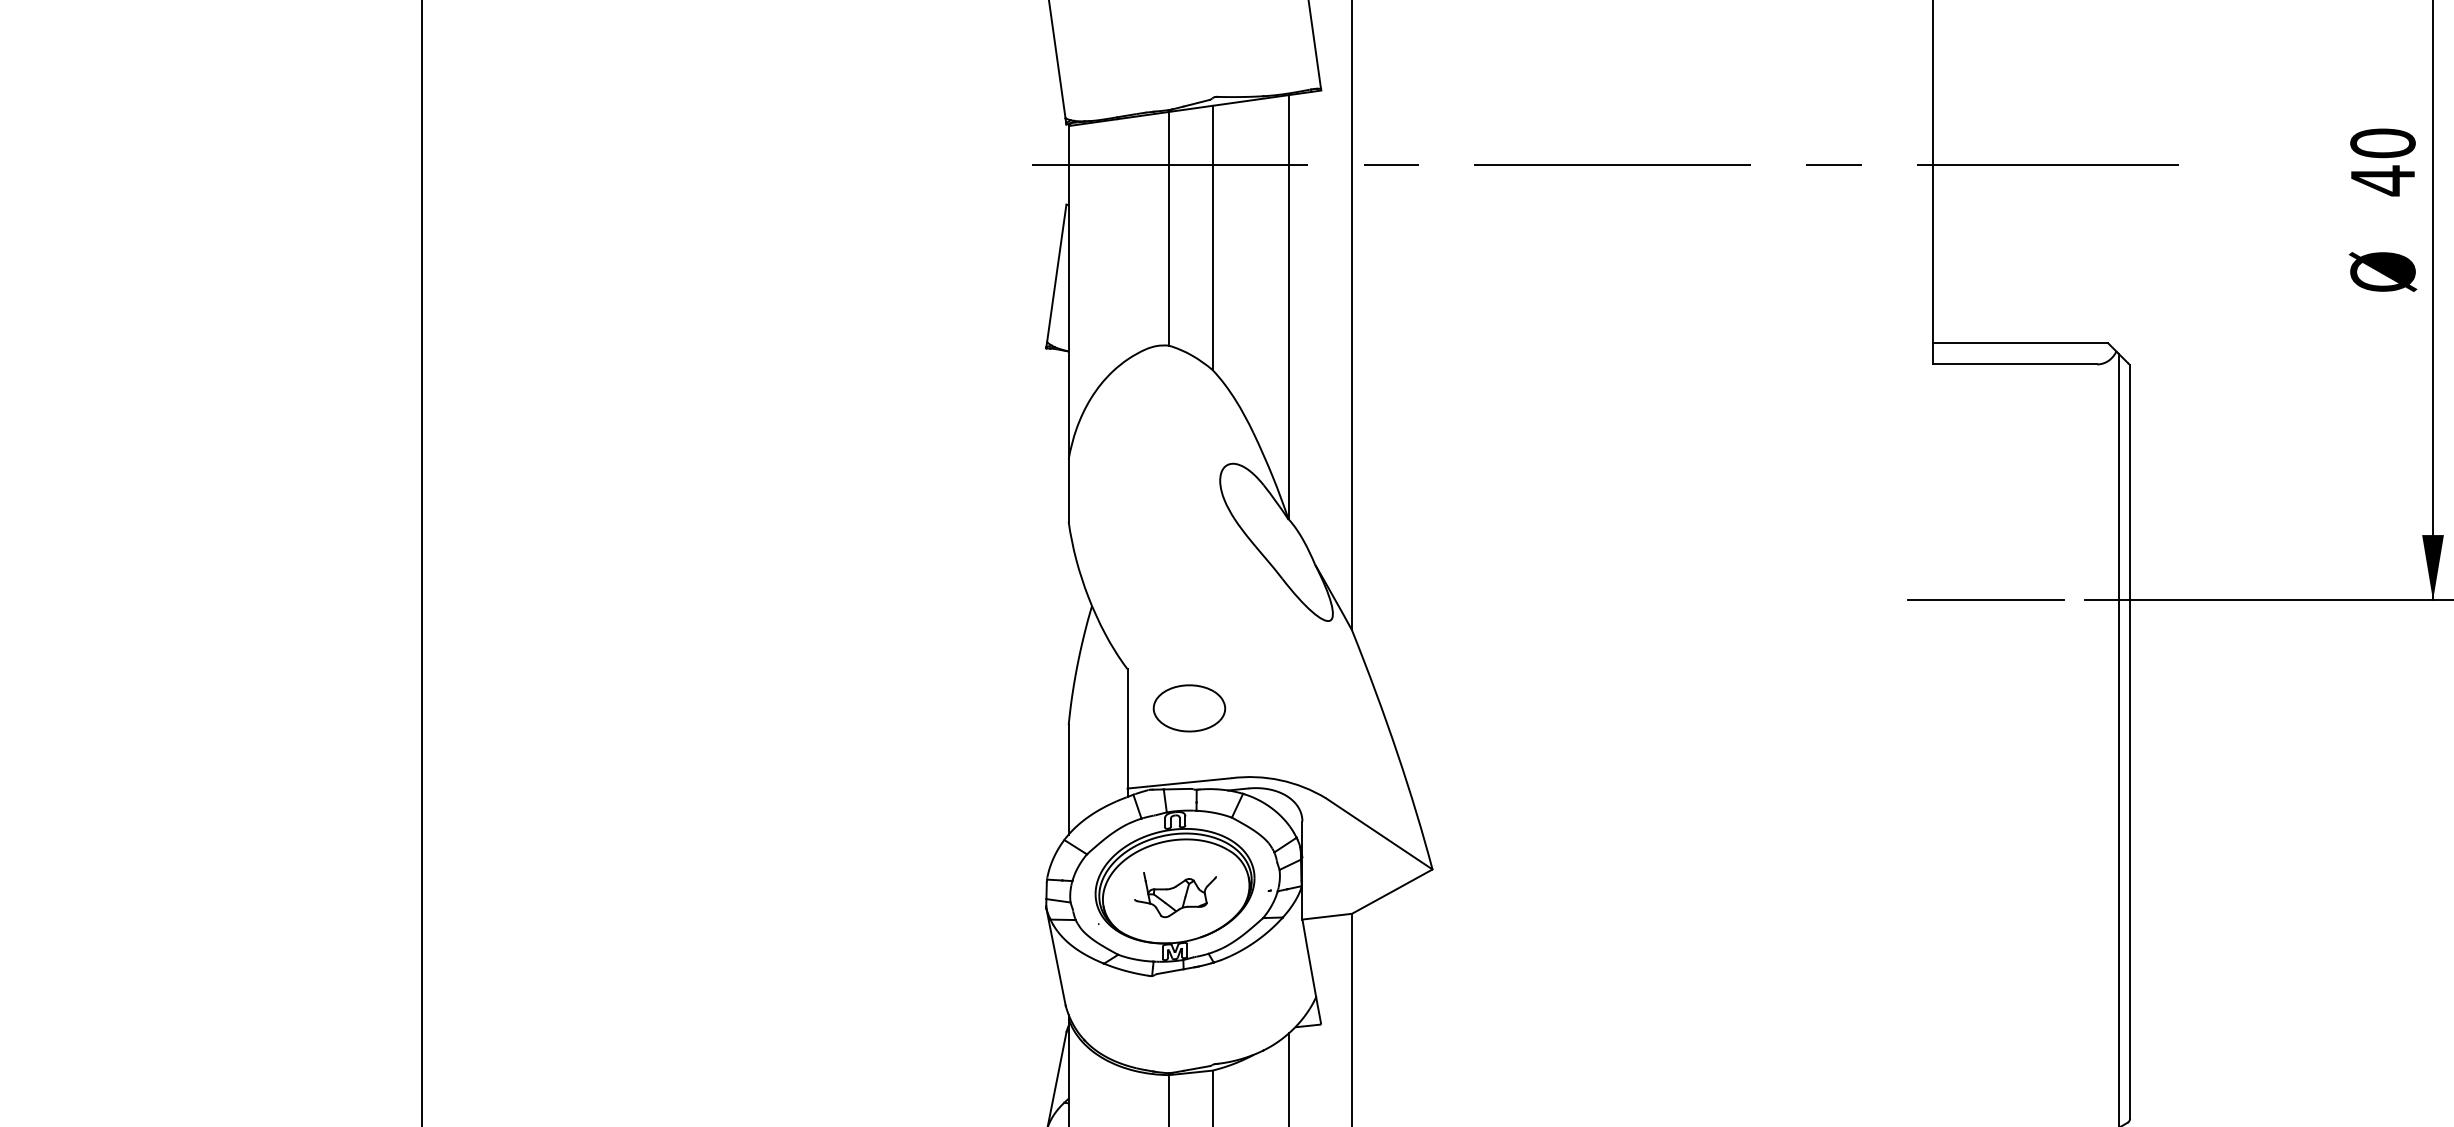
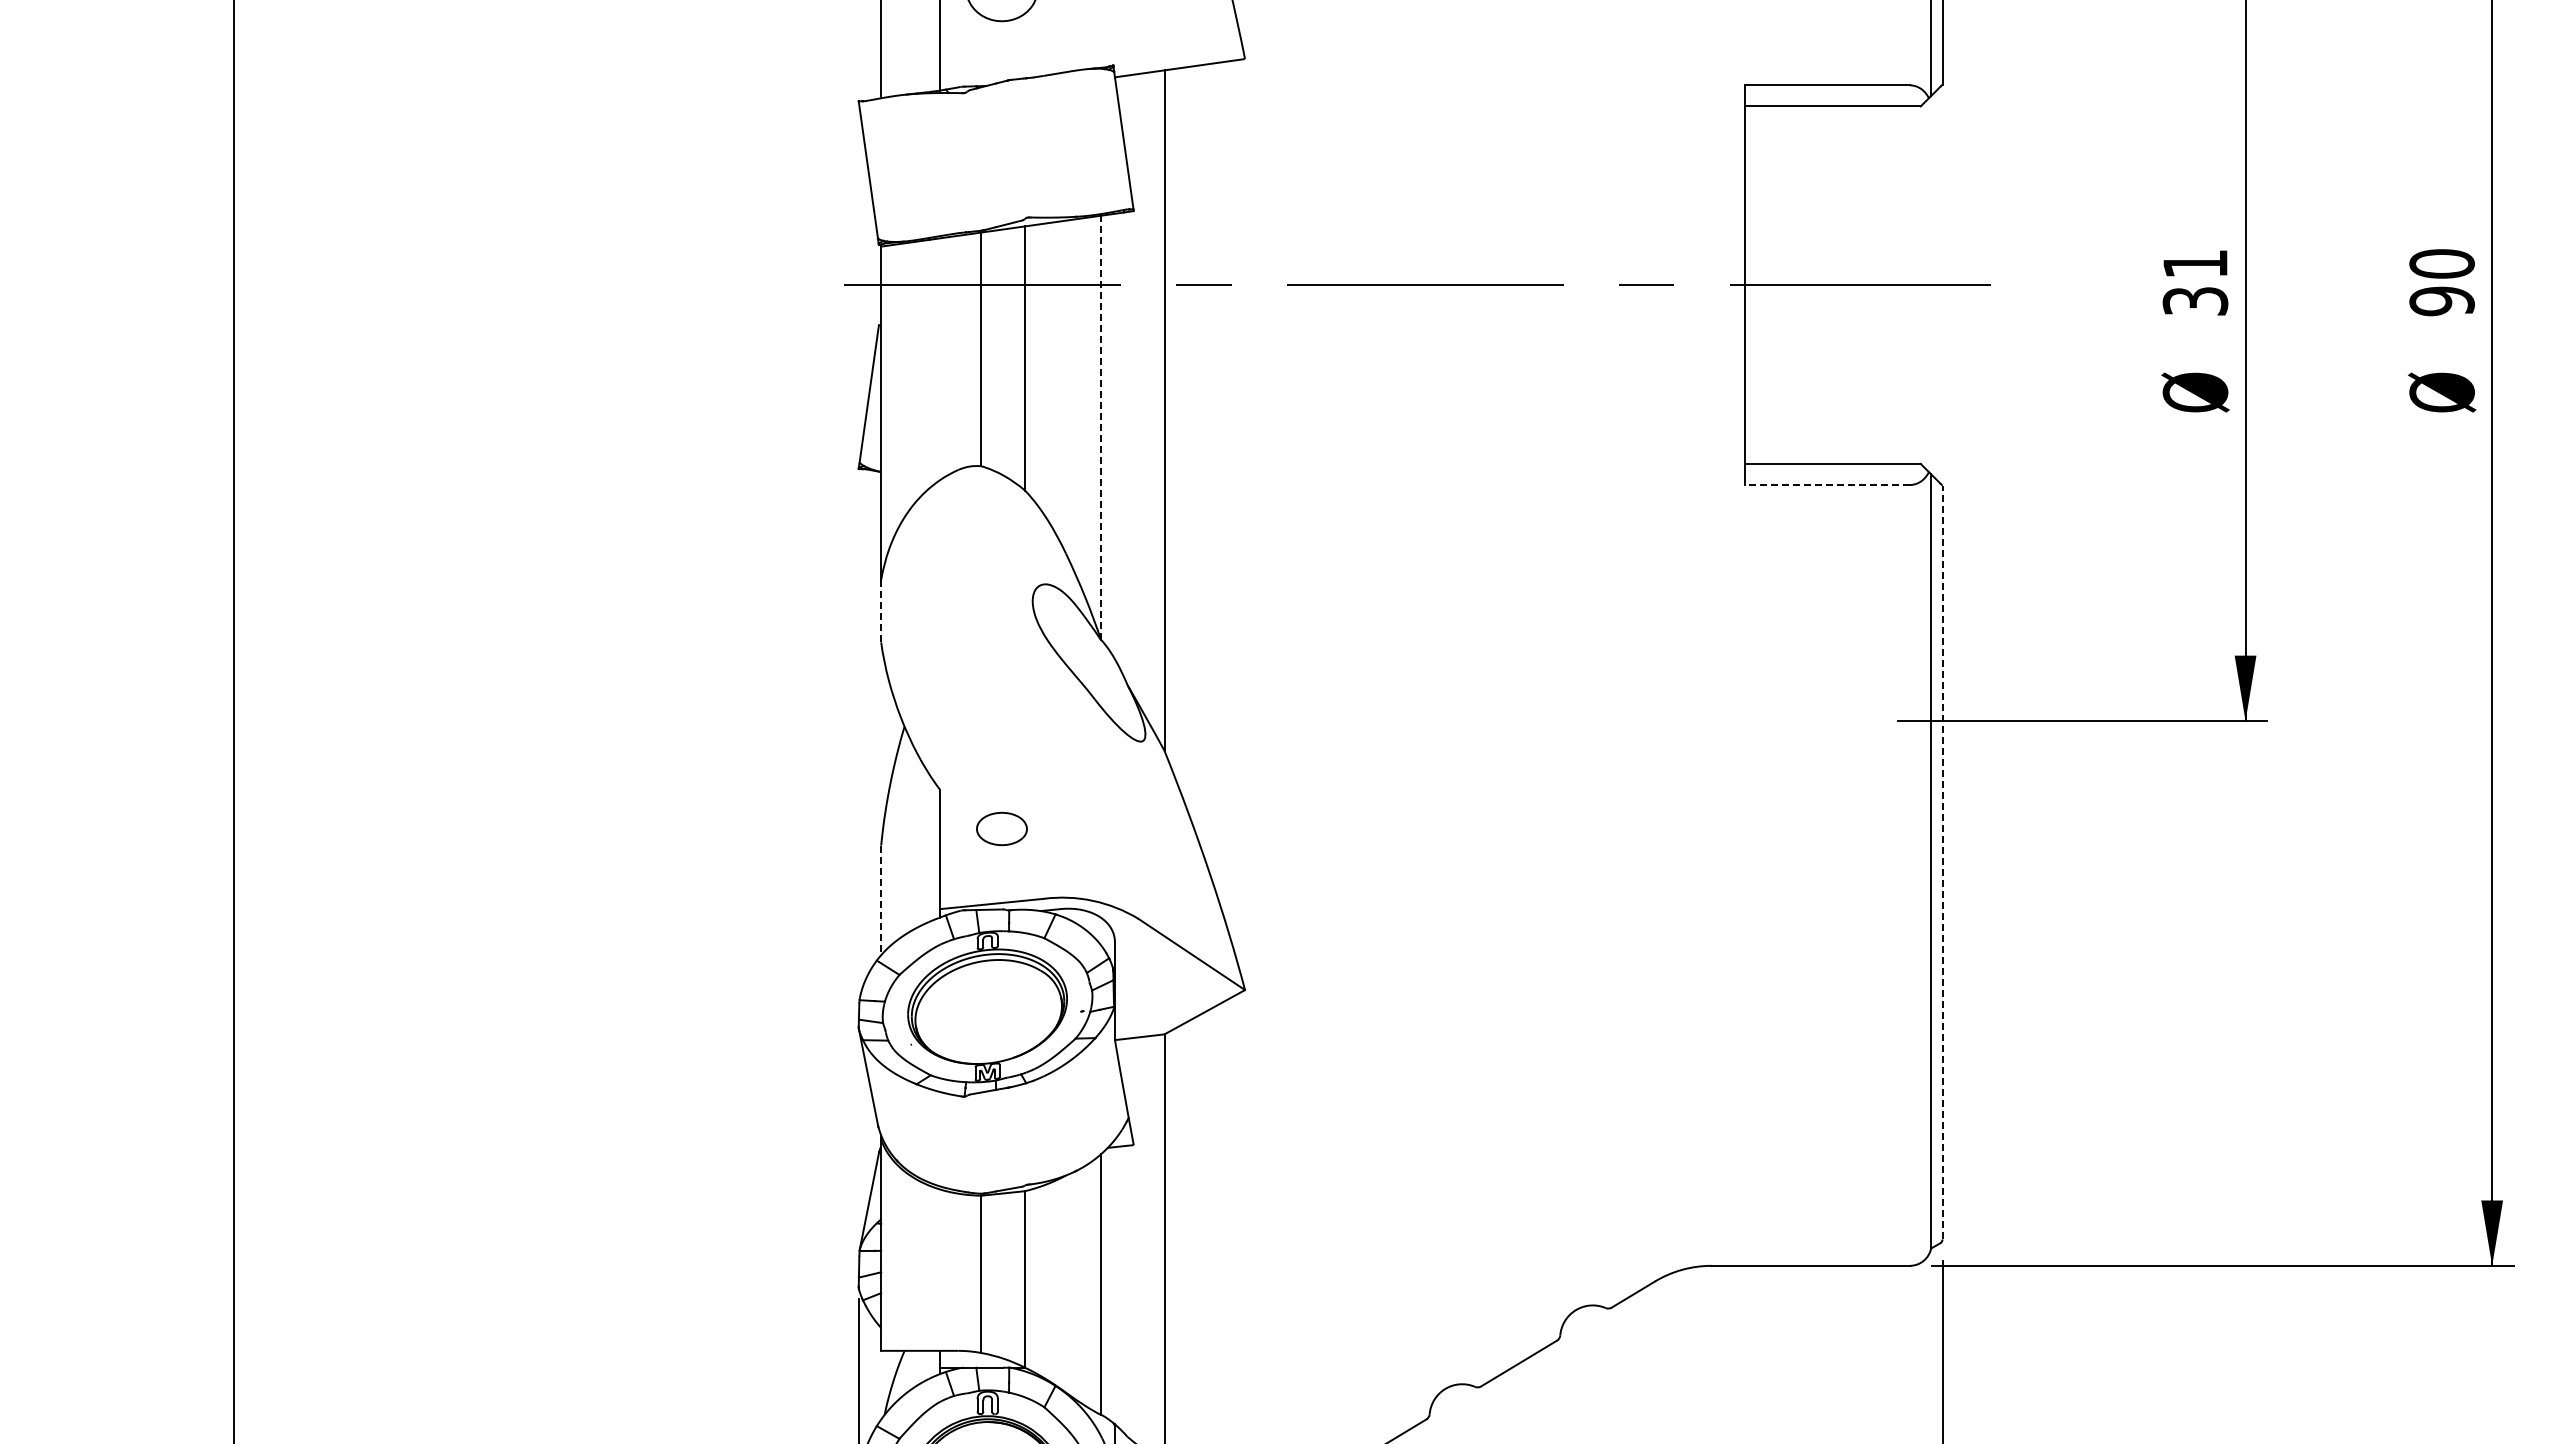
text: (2382, 162) -> (2195, 283), 40 -> 31
line: (1288, 306) -> (1101, 427), solid -> dashed
line: (2014, 364) -> (1827, 485), solid -> dashed
line: (1068, 489) -> (881, 610), solid -> dashed
line: (1985, 600) -> (1798, 721), removed
part: (1188, 707) -> (1001, 828), size x0.7
line: (2129, 741) -> (1942, 862), solid -> dashed
line: (1068, 779) -> (881, 900), solid -> dashed
part: (1174, 894) -> (987, 1015), removed

